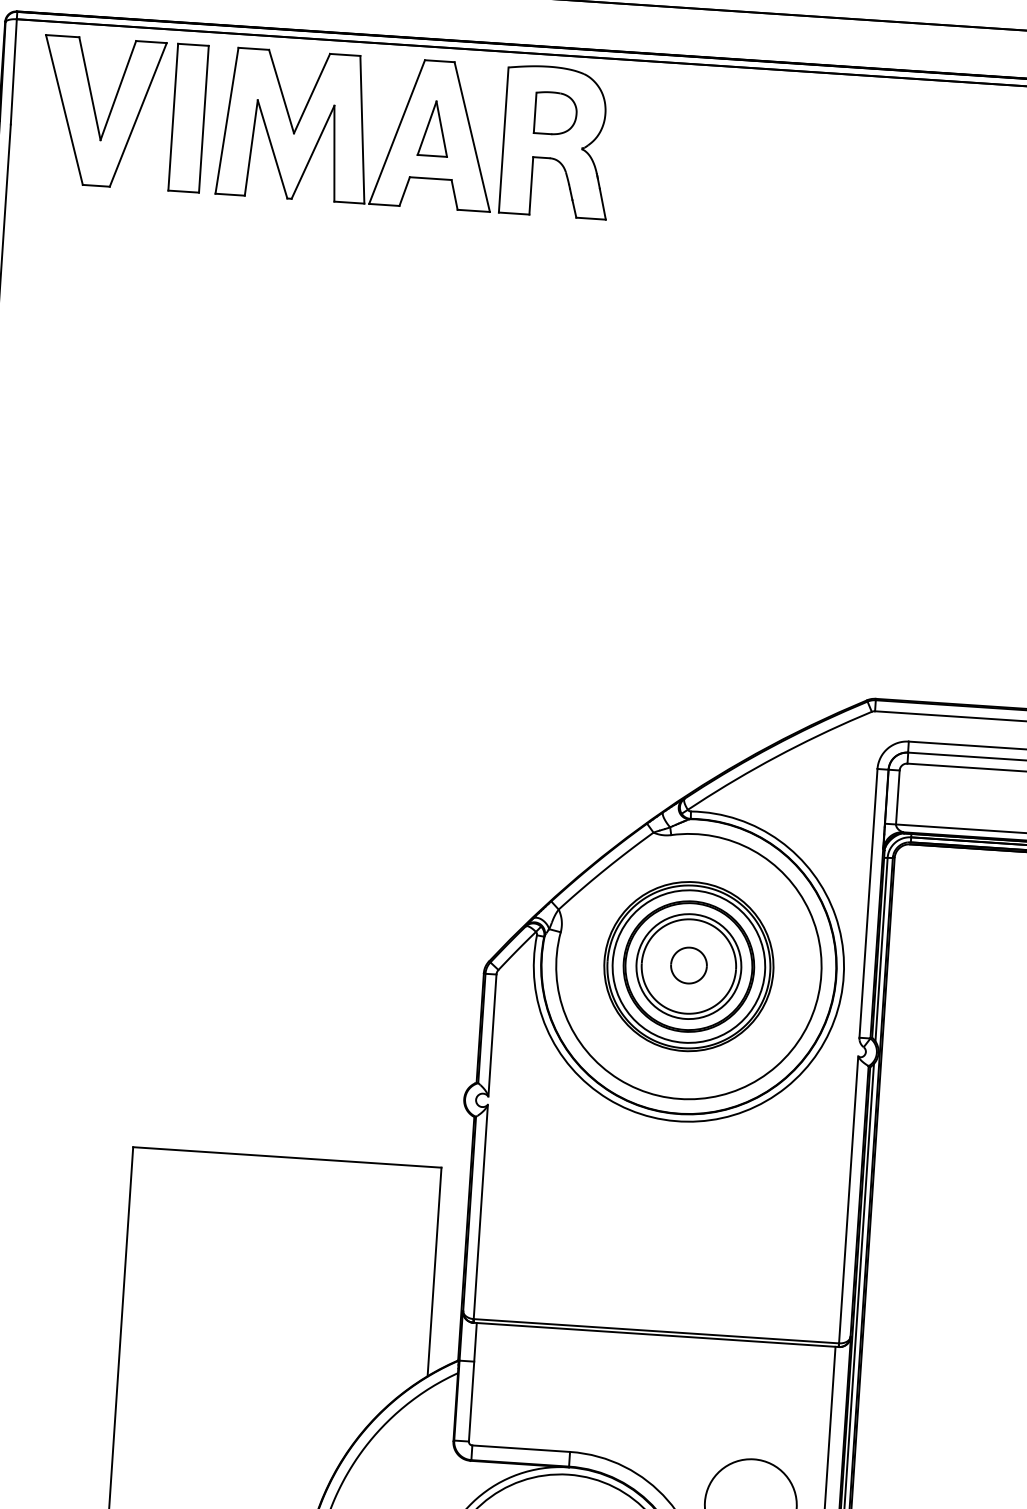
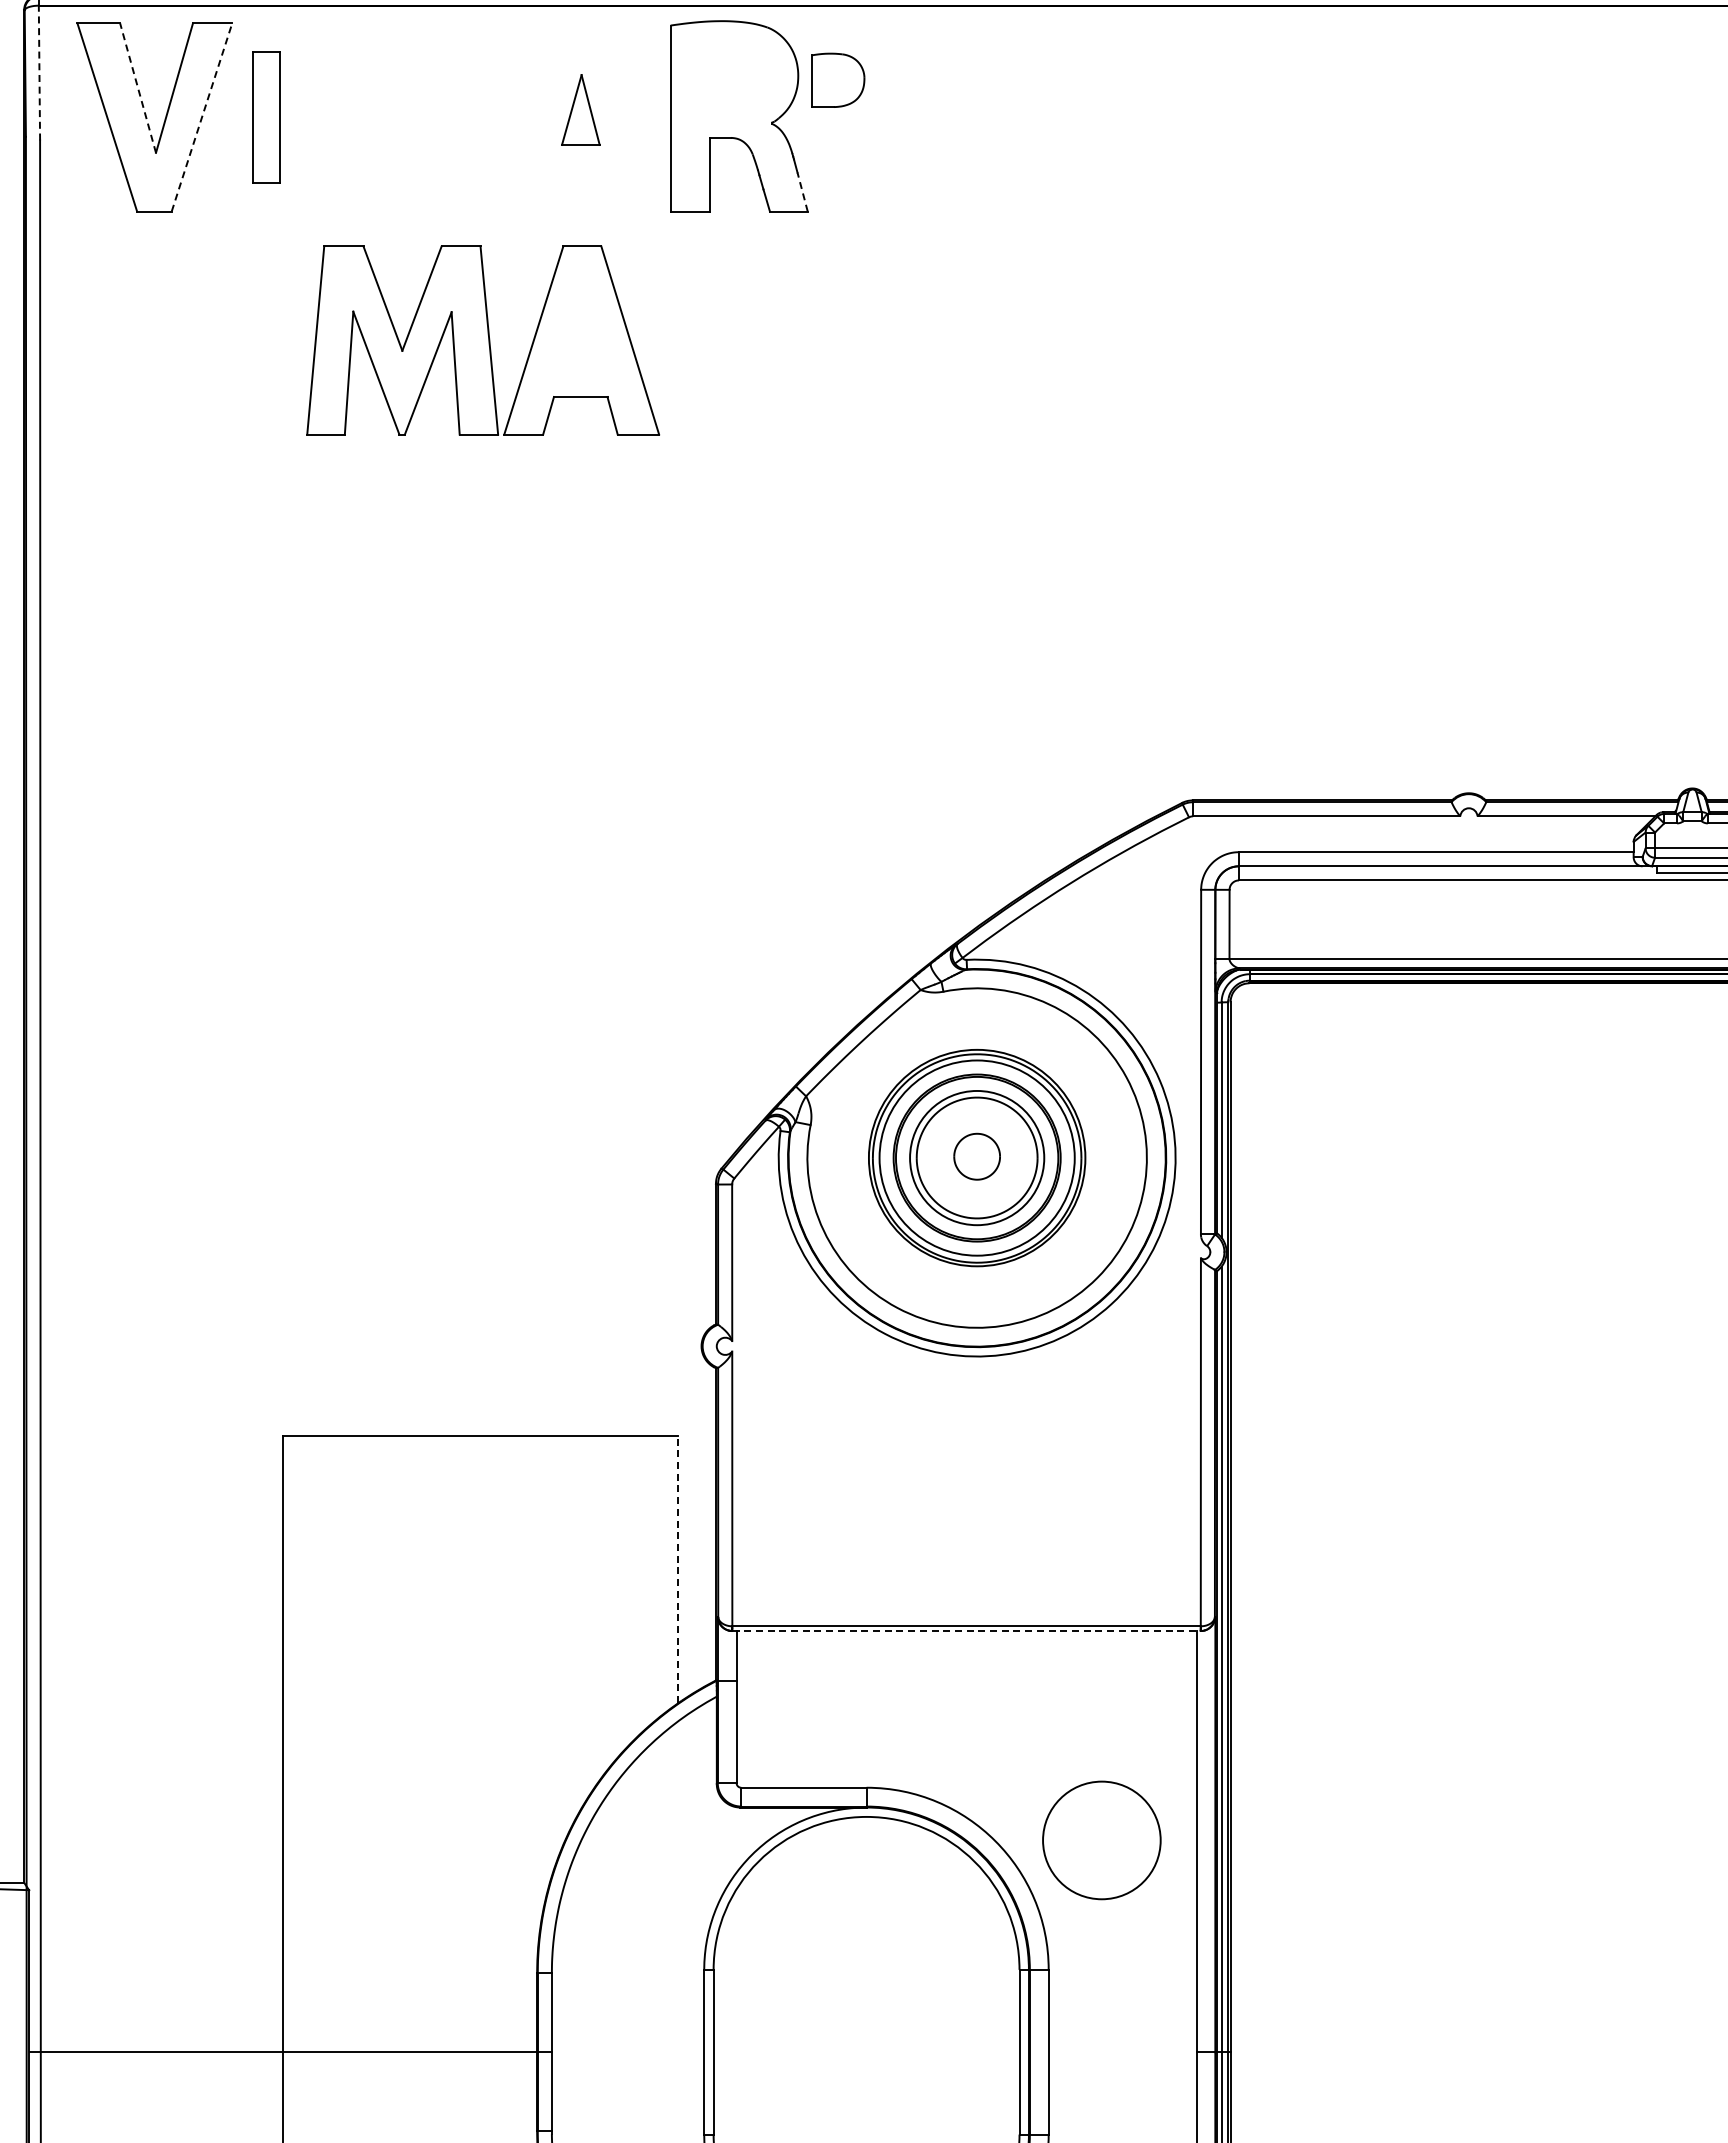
line: (13, 71) -> (39, 72), solid -> dashed
line: (89, 88) -> (137, 87), solid -> dashed
part: (556, 112) -> (838, 79), moved
line: (137, 114) -> (201, 117), solid -> dashed
part: (188, 118) -> (266, 117), size x0.7
part: (357, 129) -> (483, 340), moved
line: (602, 203) -> (802, 191), solid -> dashed
line: (434, 1271) -> (678, 1569), solid -> dashed
line: (656, 1335) -> (967, 1631), solid -> dashed

